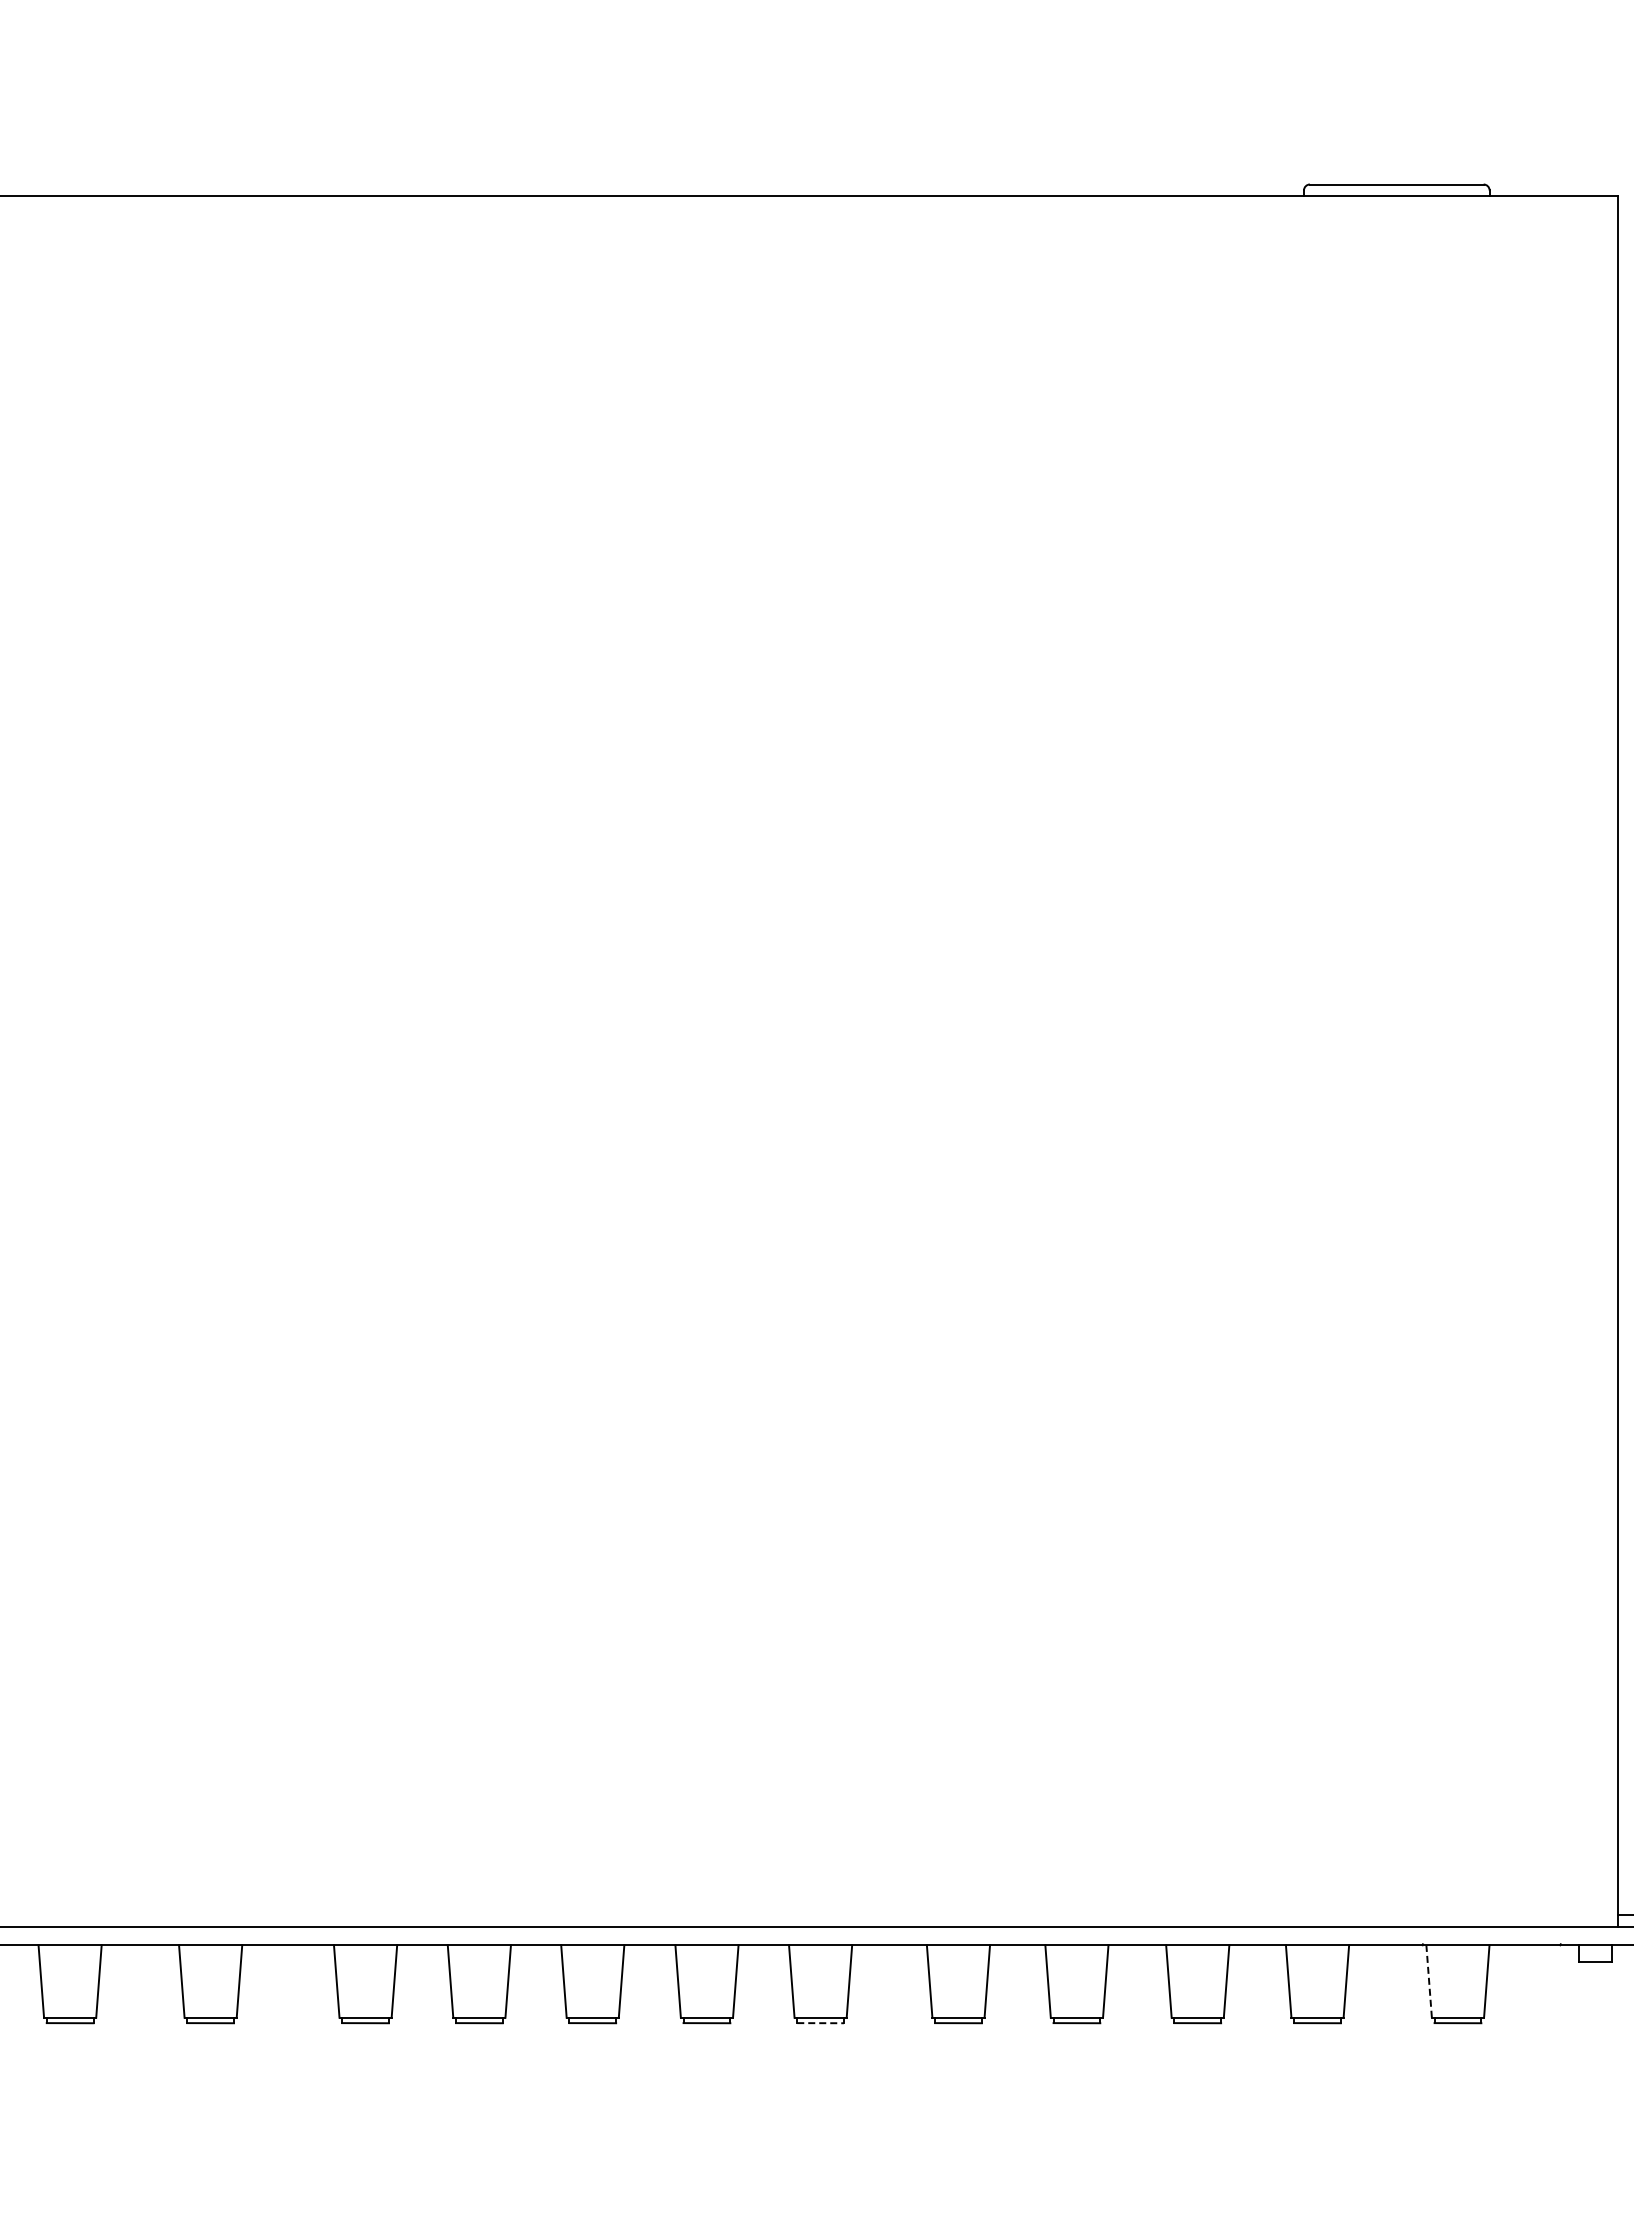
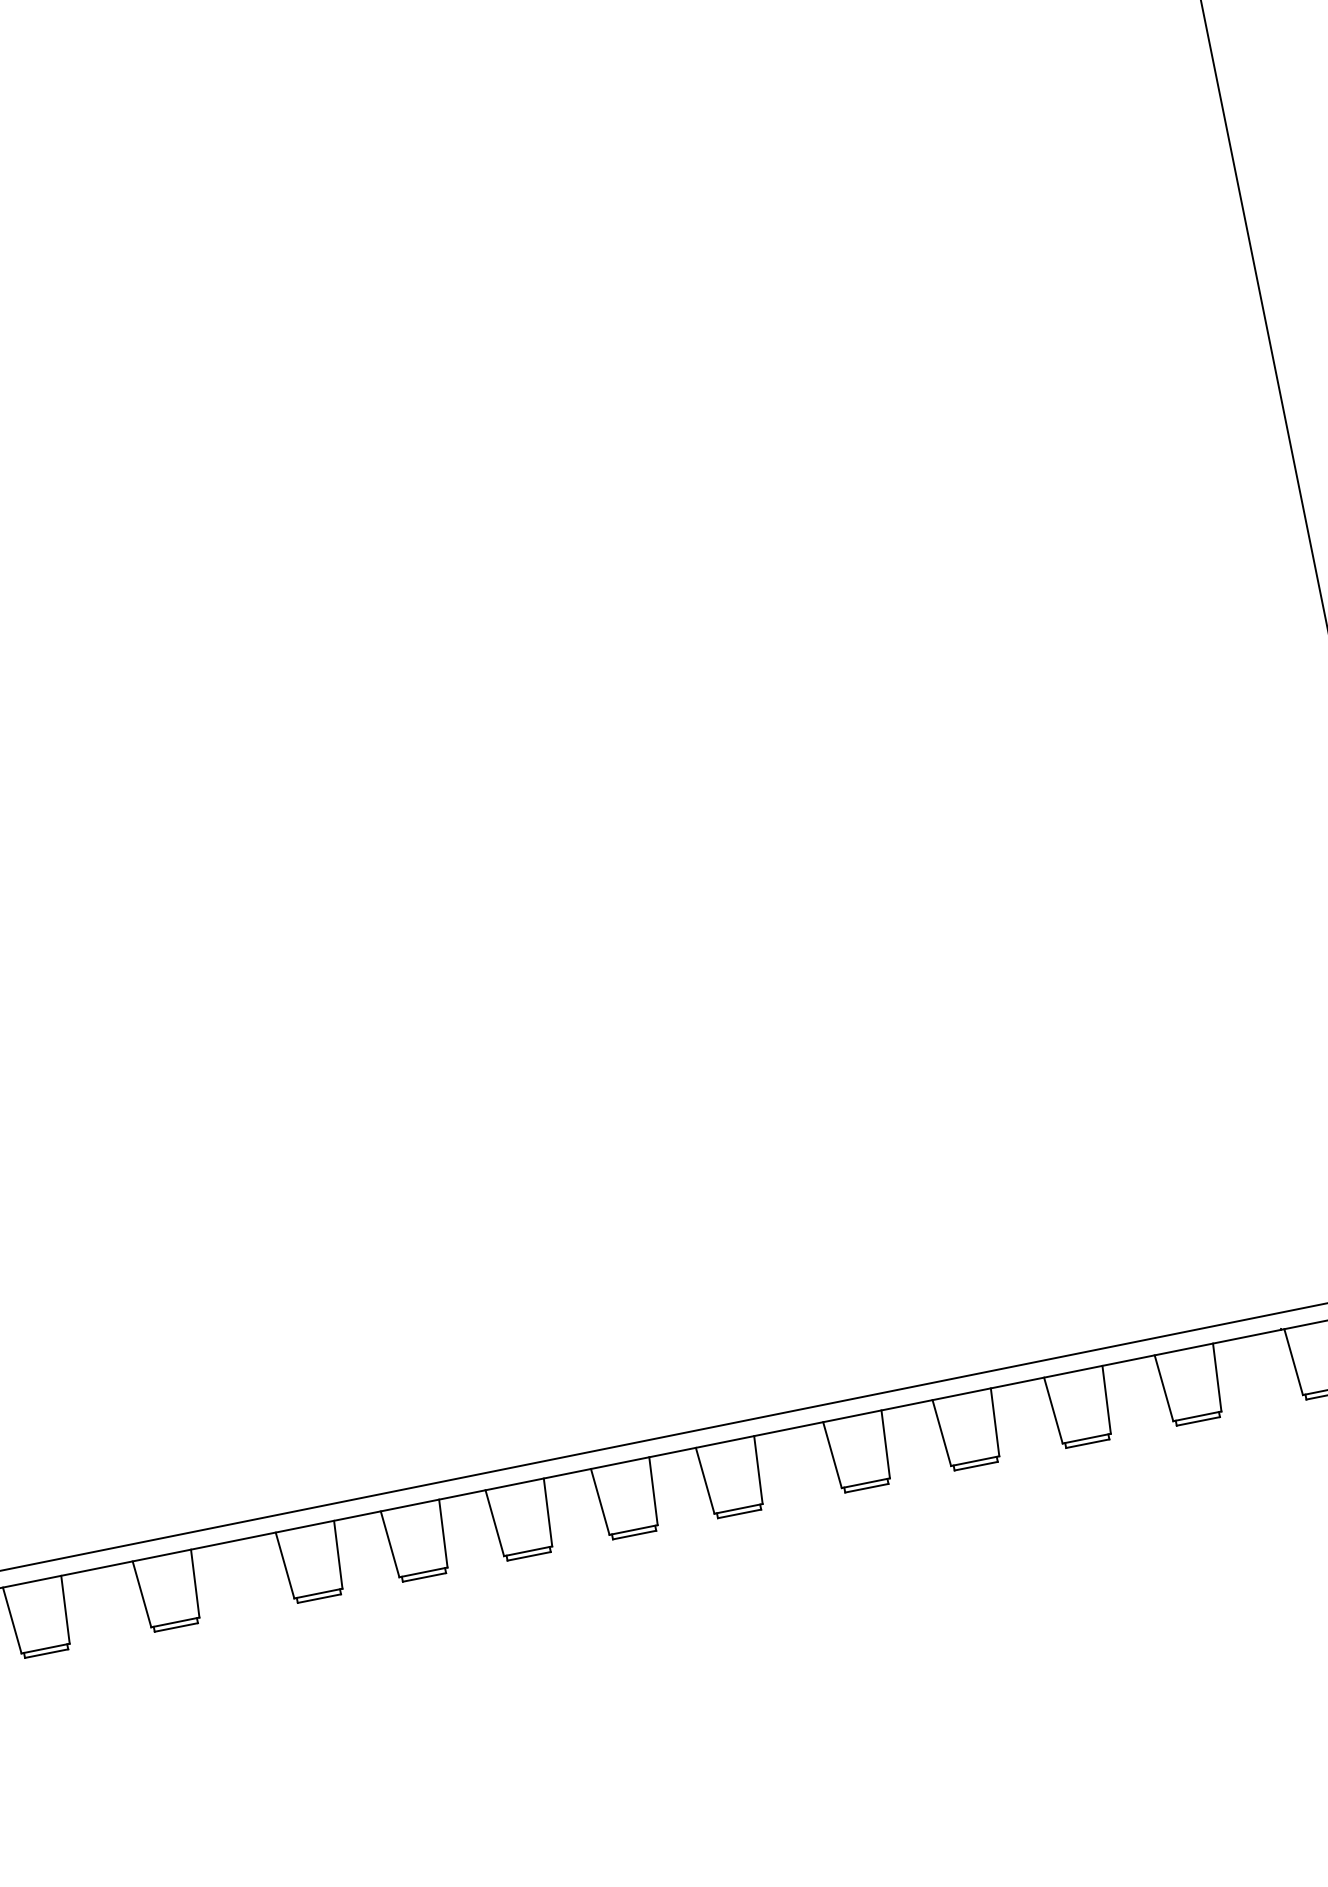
line: (1429, 1981) -> (1294, 1362), dashed -> solid
line: (821, 2023) -> (740, 1514), dashed -> solid

